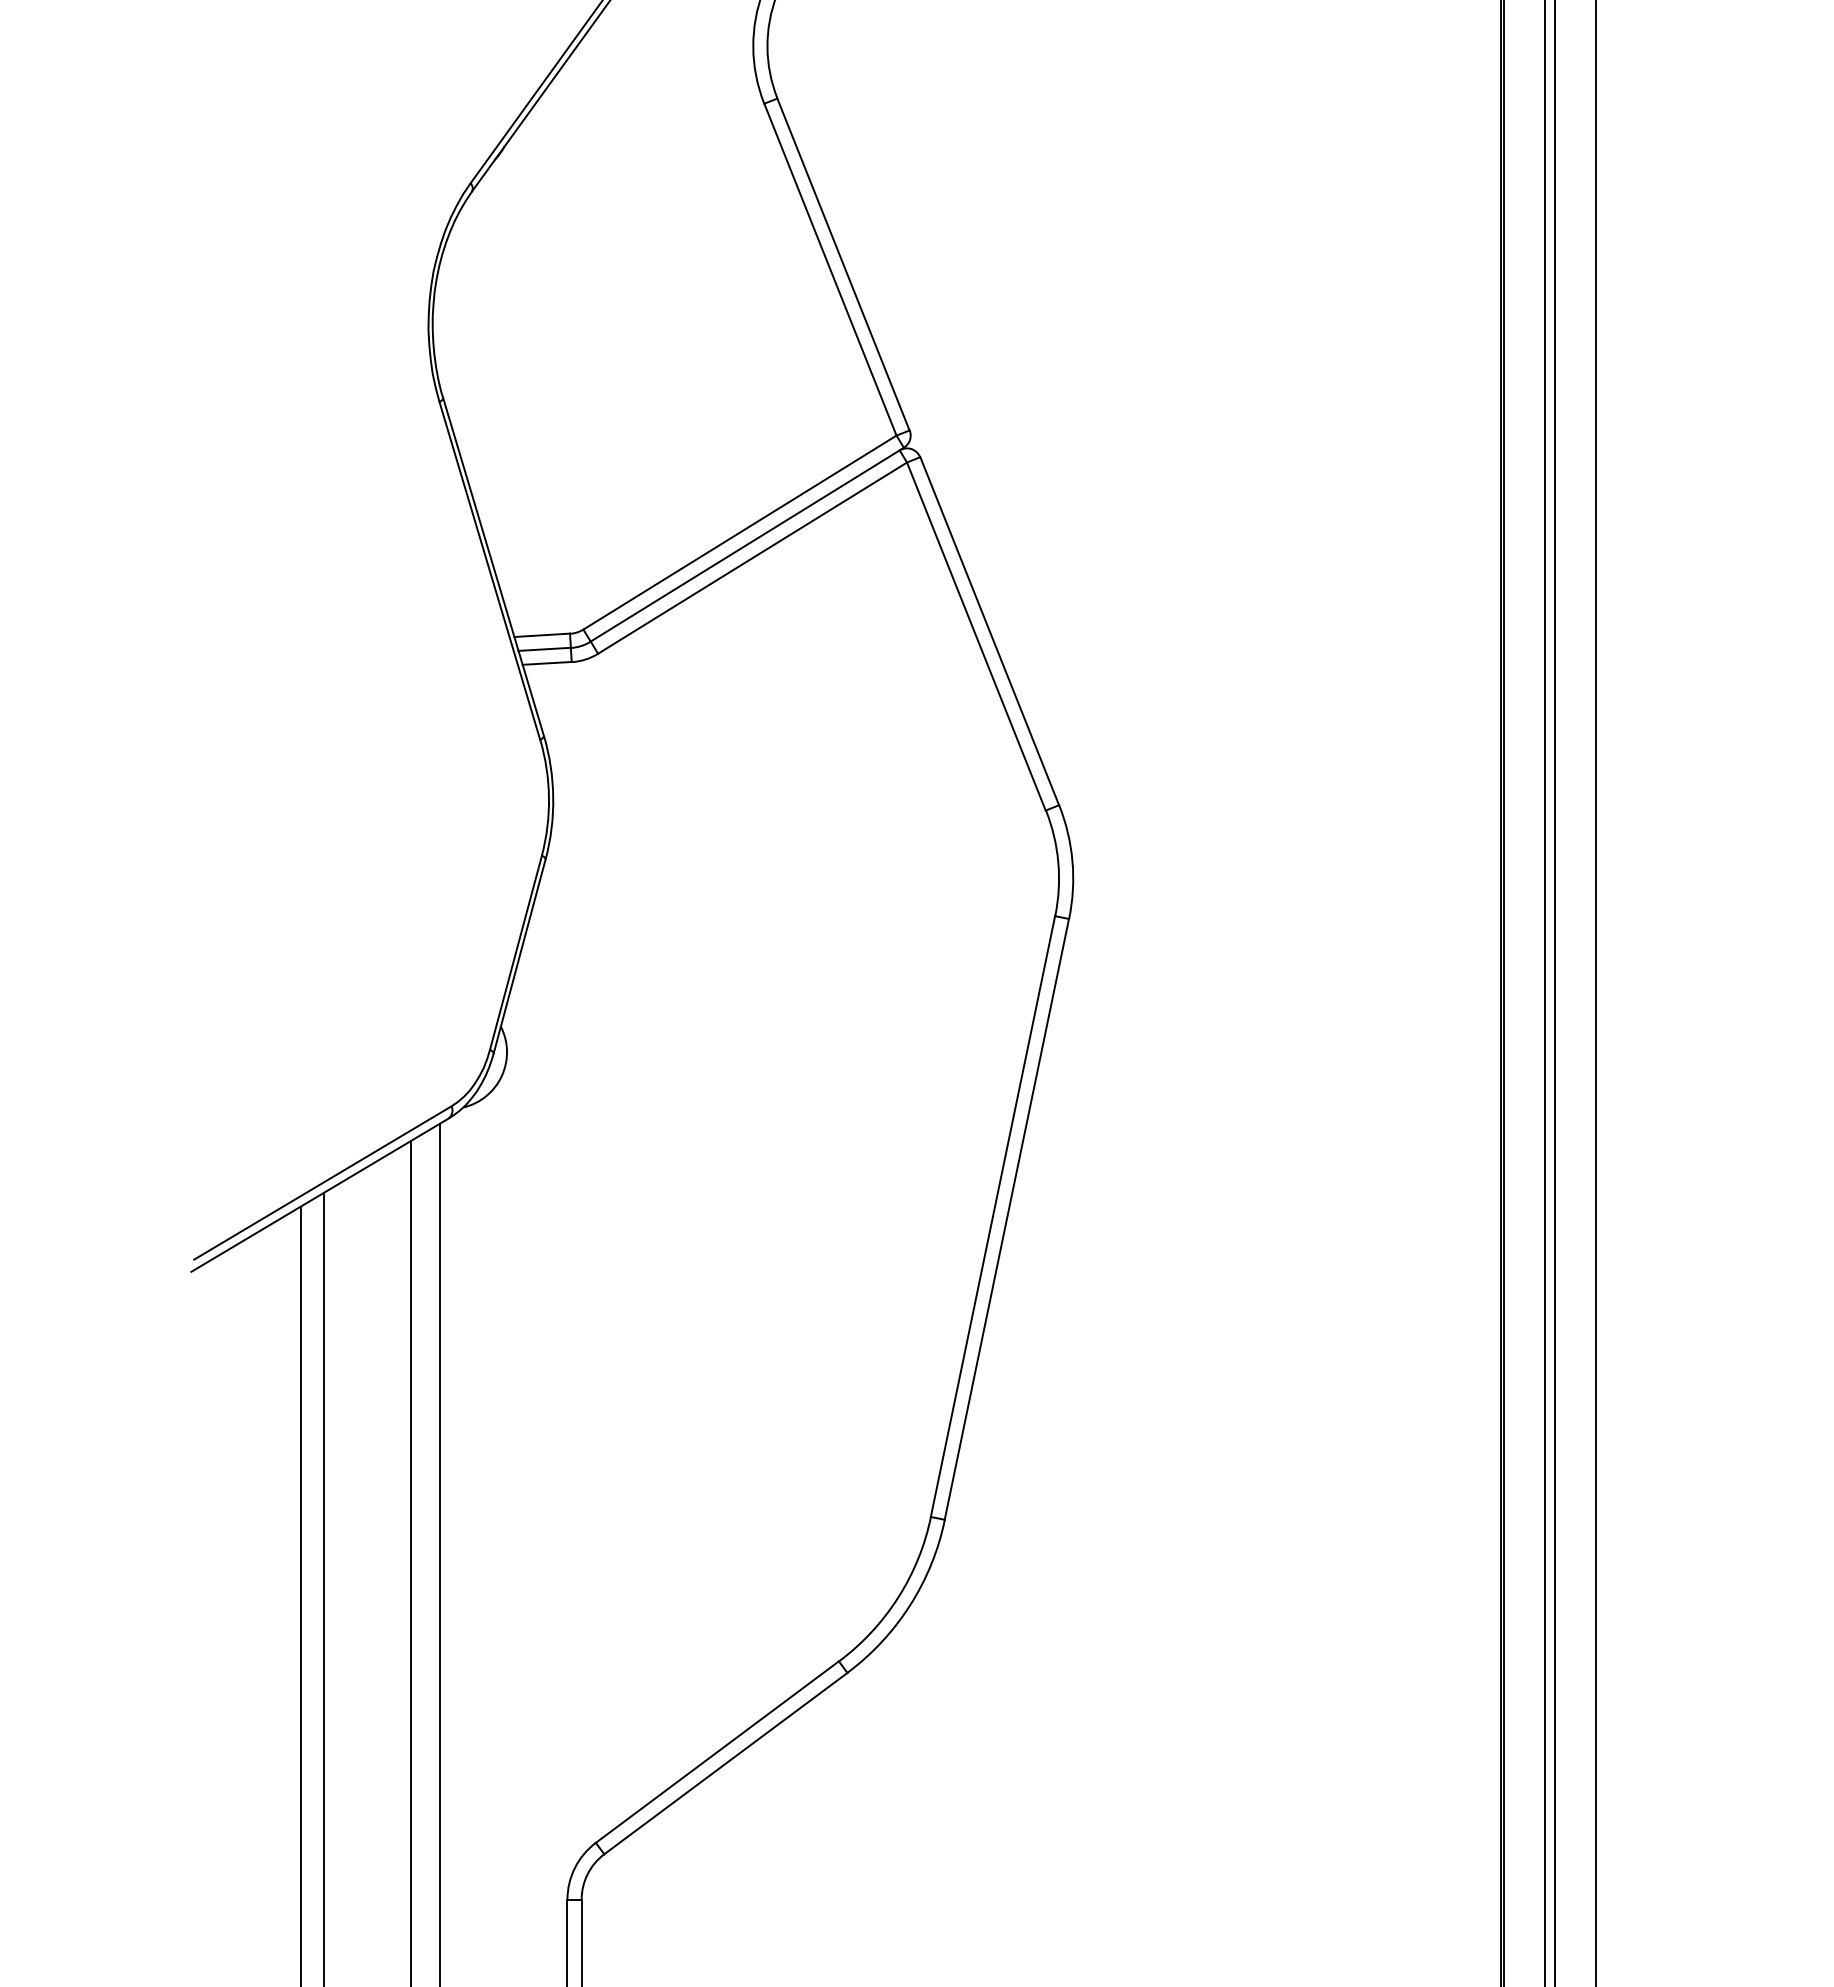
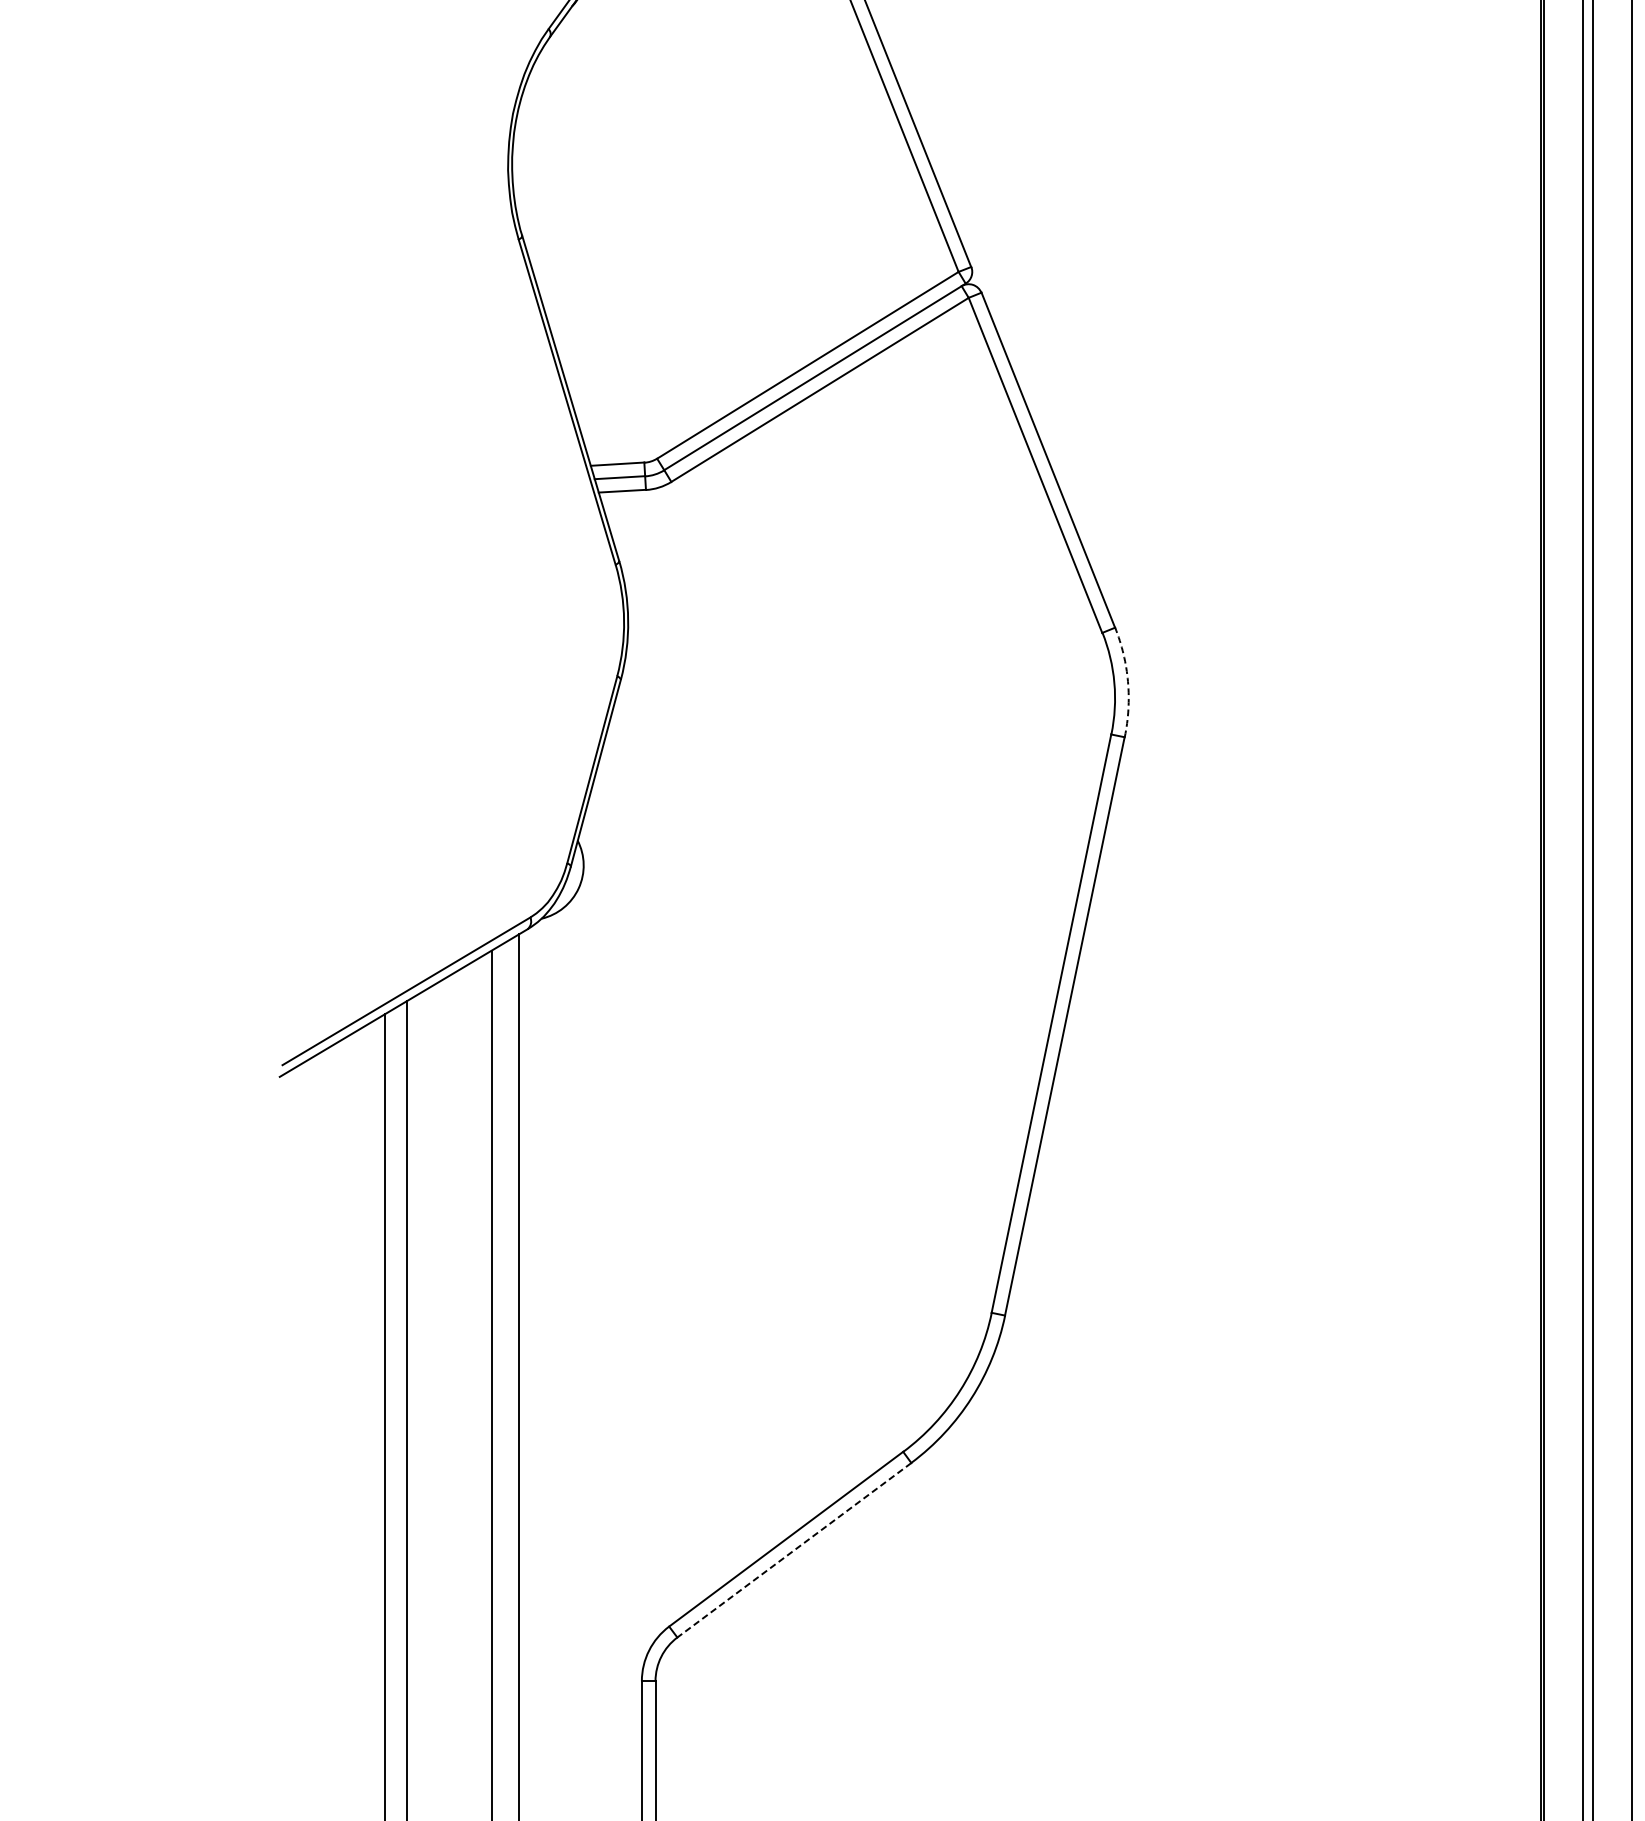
arc: (1072, 861) -> (1128, 681), solid -> dashed
line: (725, 1763) -> (793, 1550), solid -> dashed

